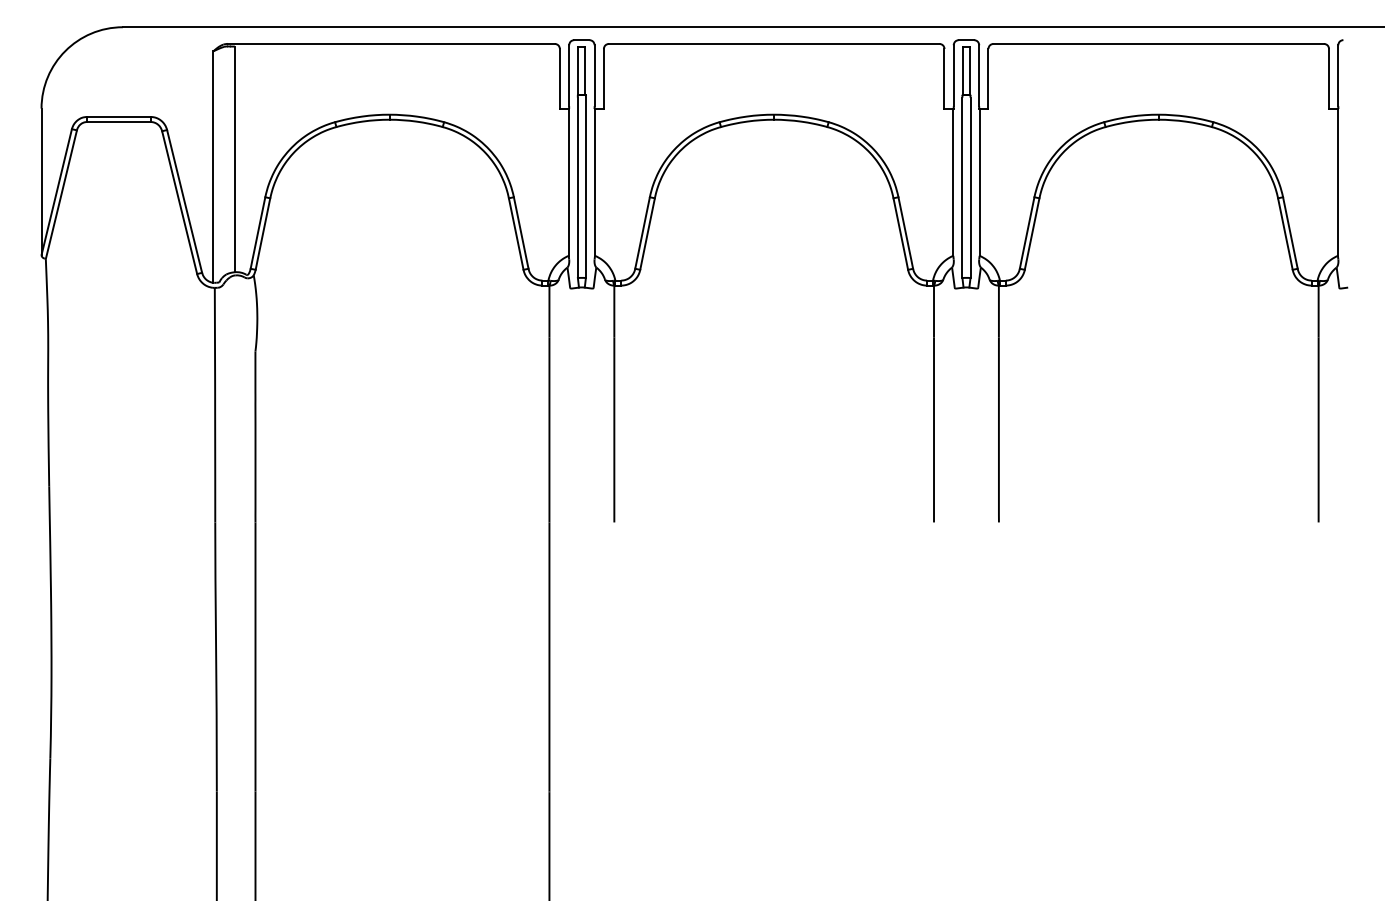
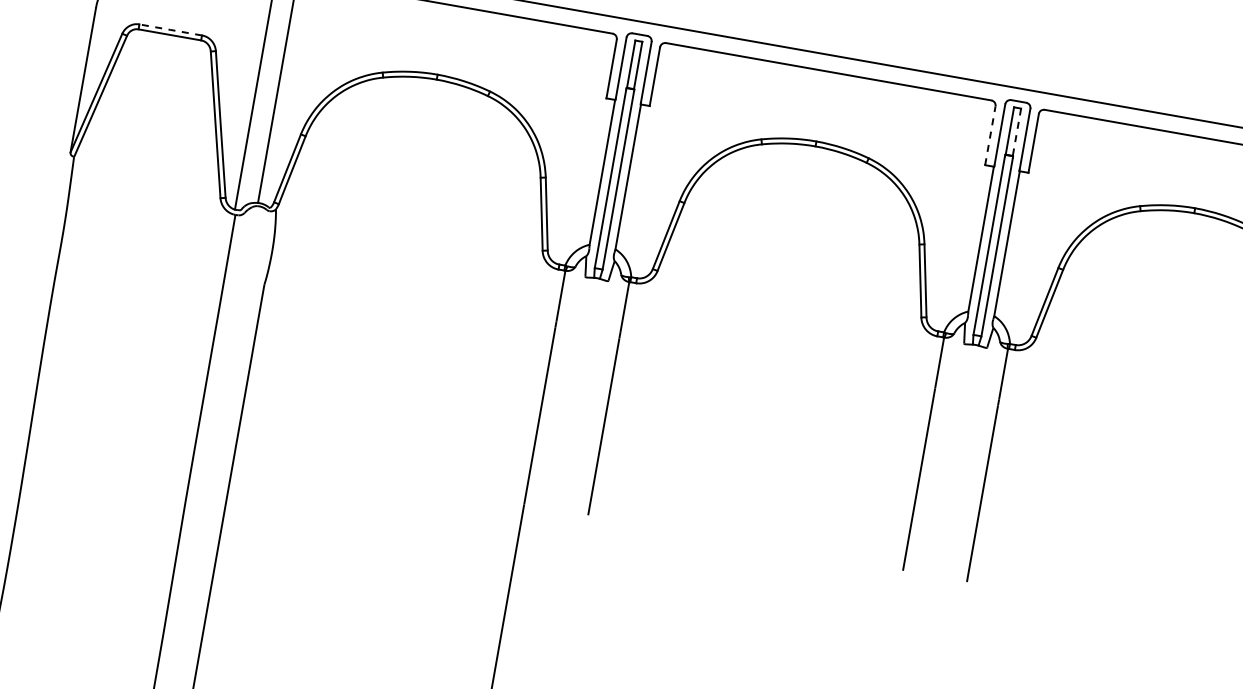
line: (970, 71) -> (1017, 133), solid -> dashed
line: (944, 78) -> (990, 135), solid -> dashed
line: (119, 117) -> (171, 30), solid -> dashed

